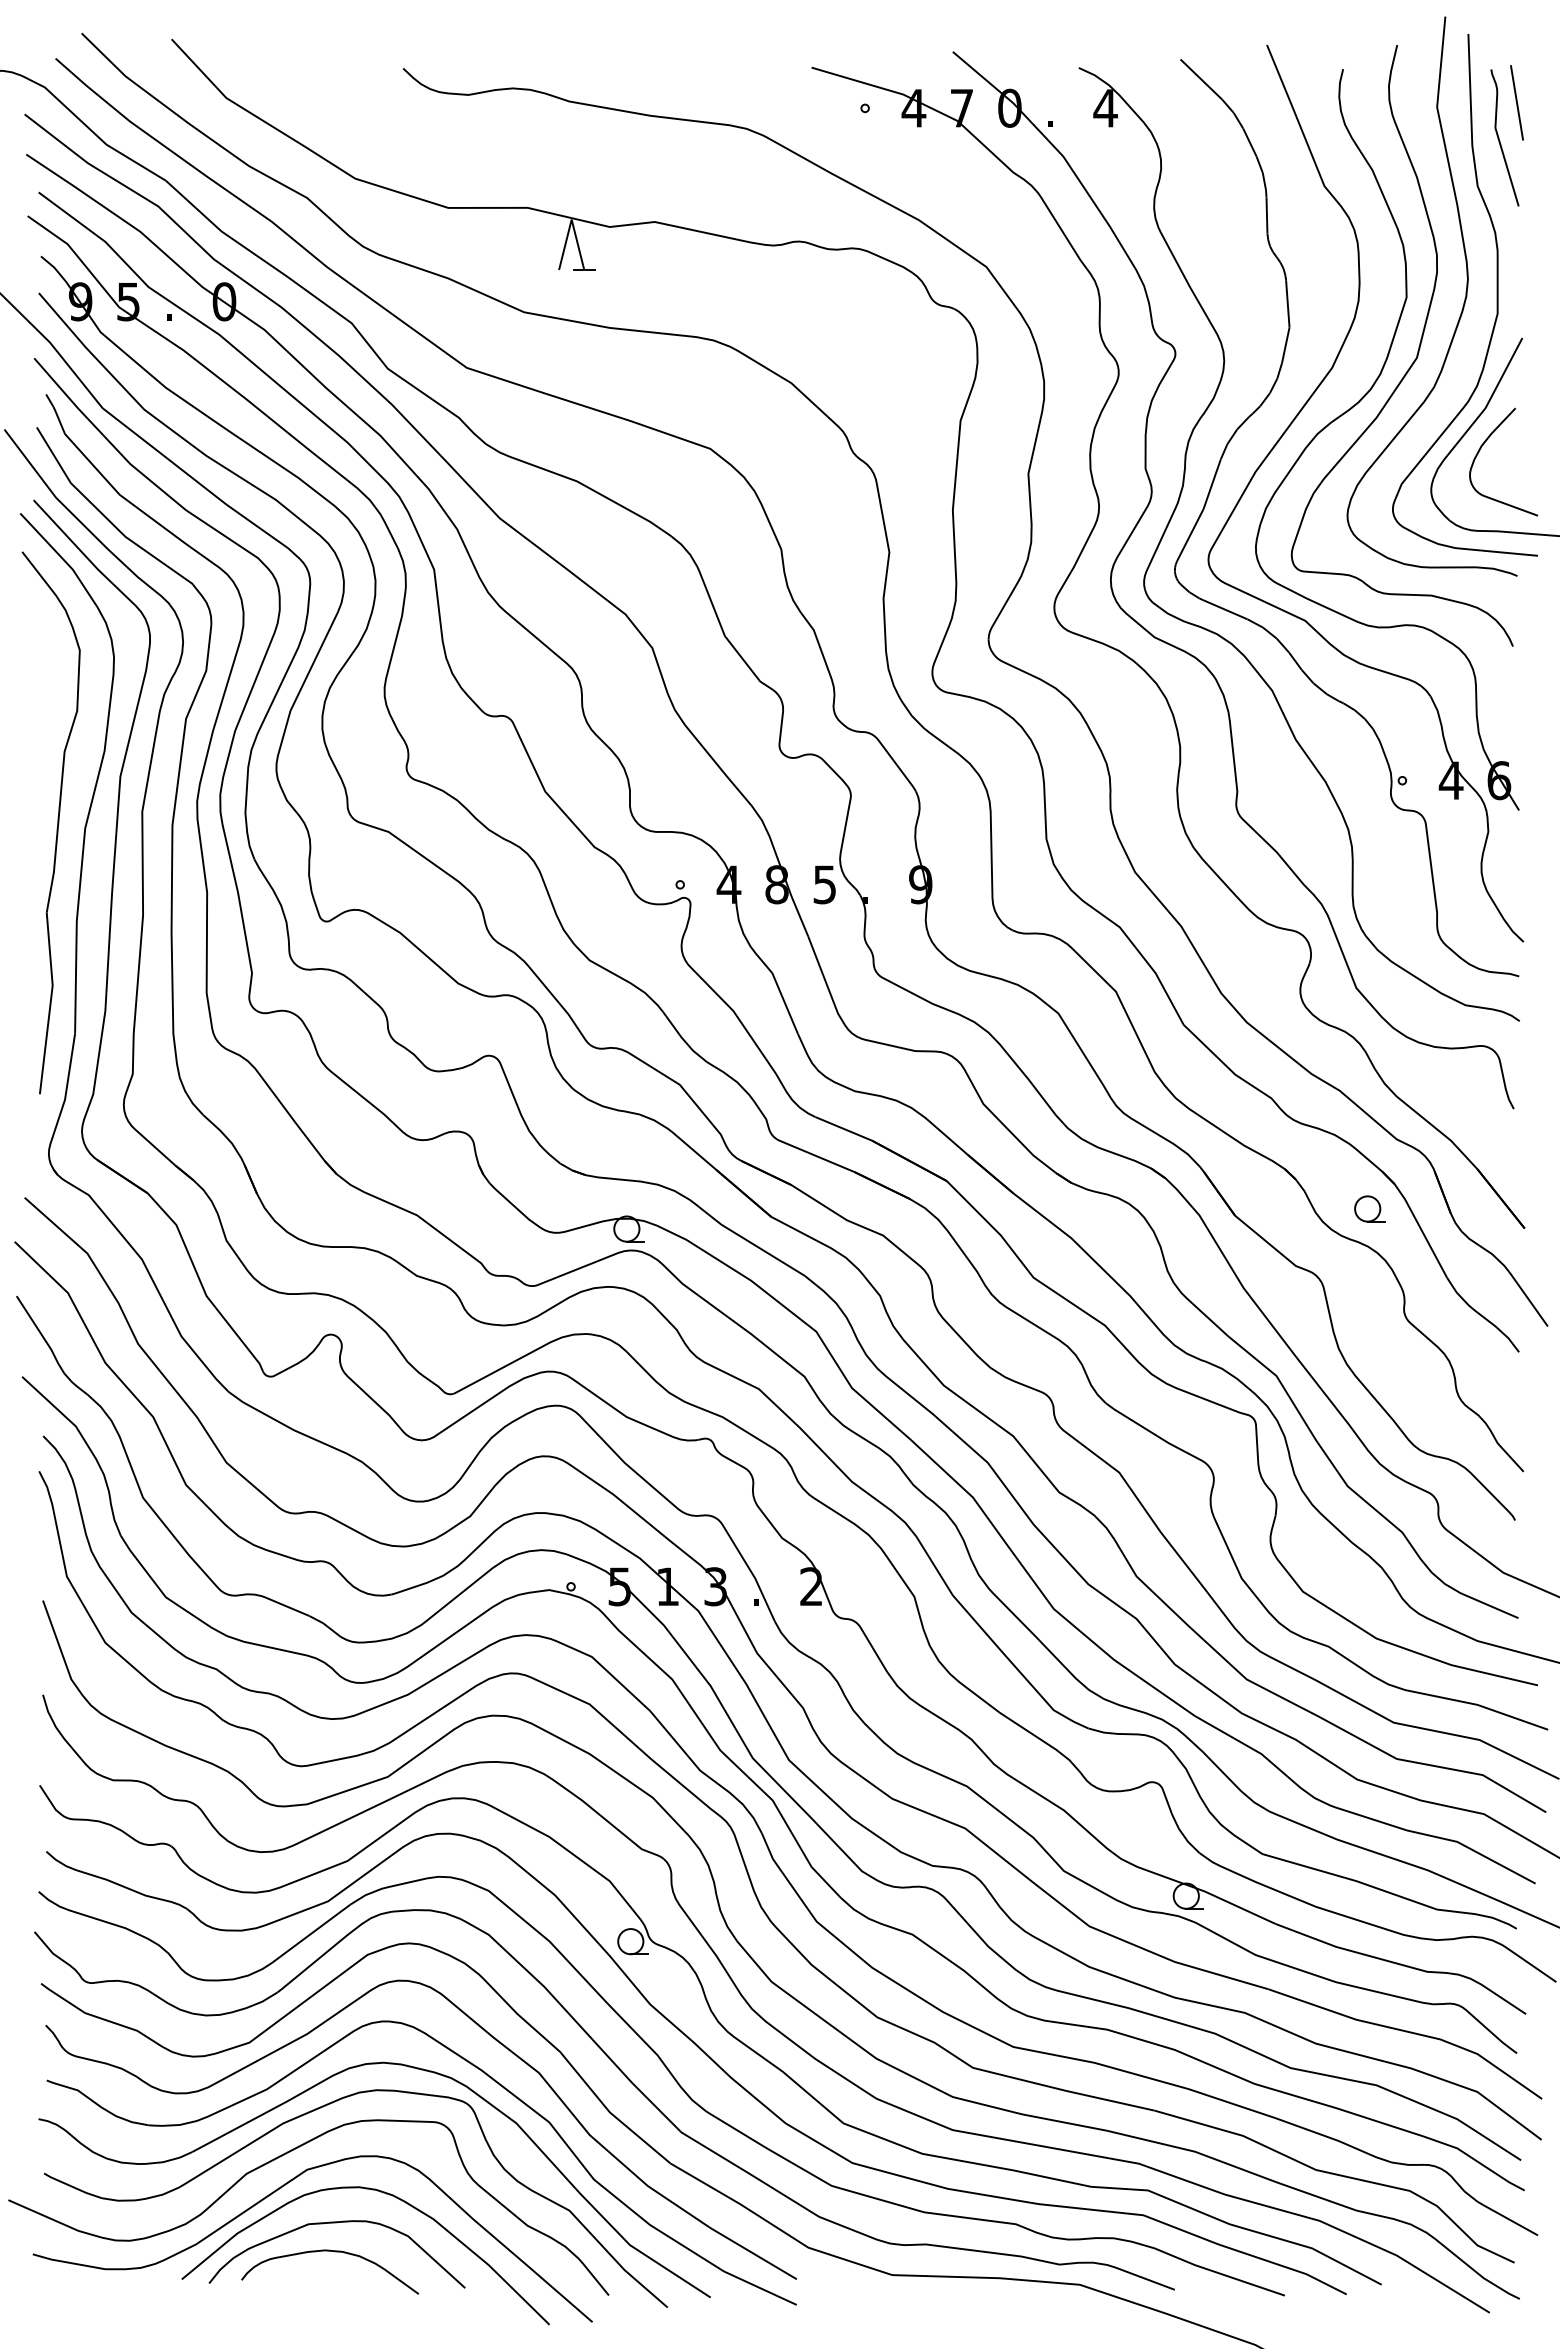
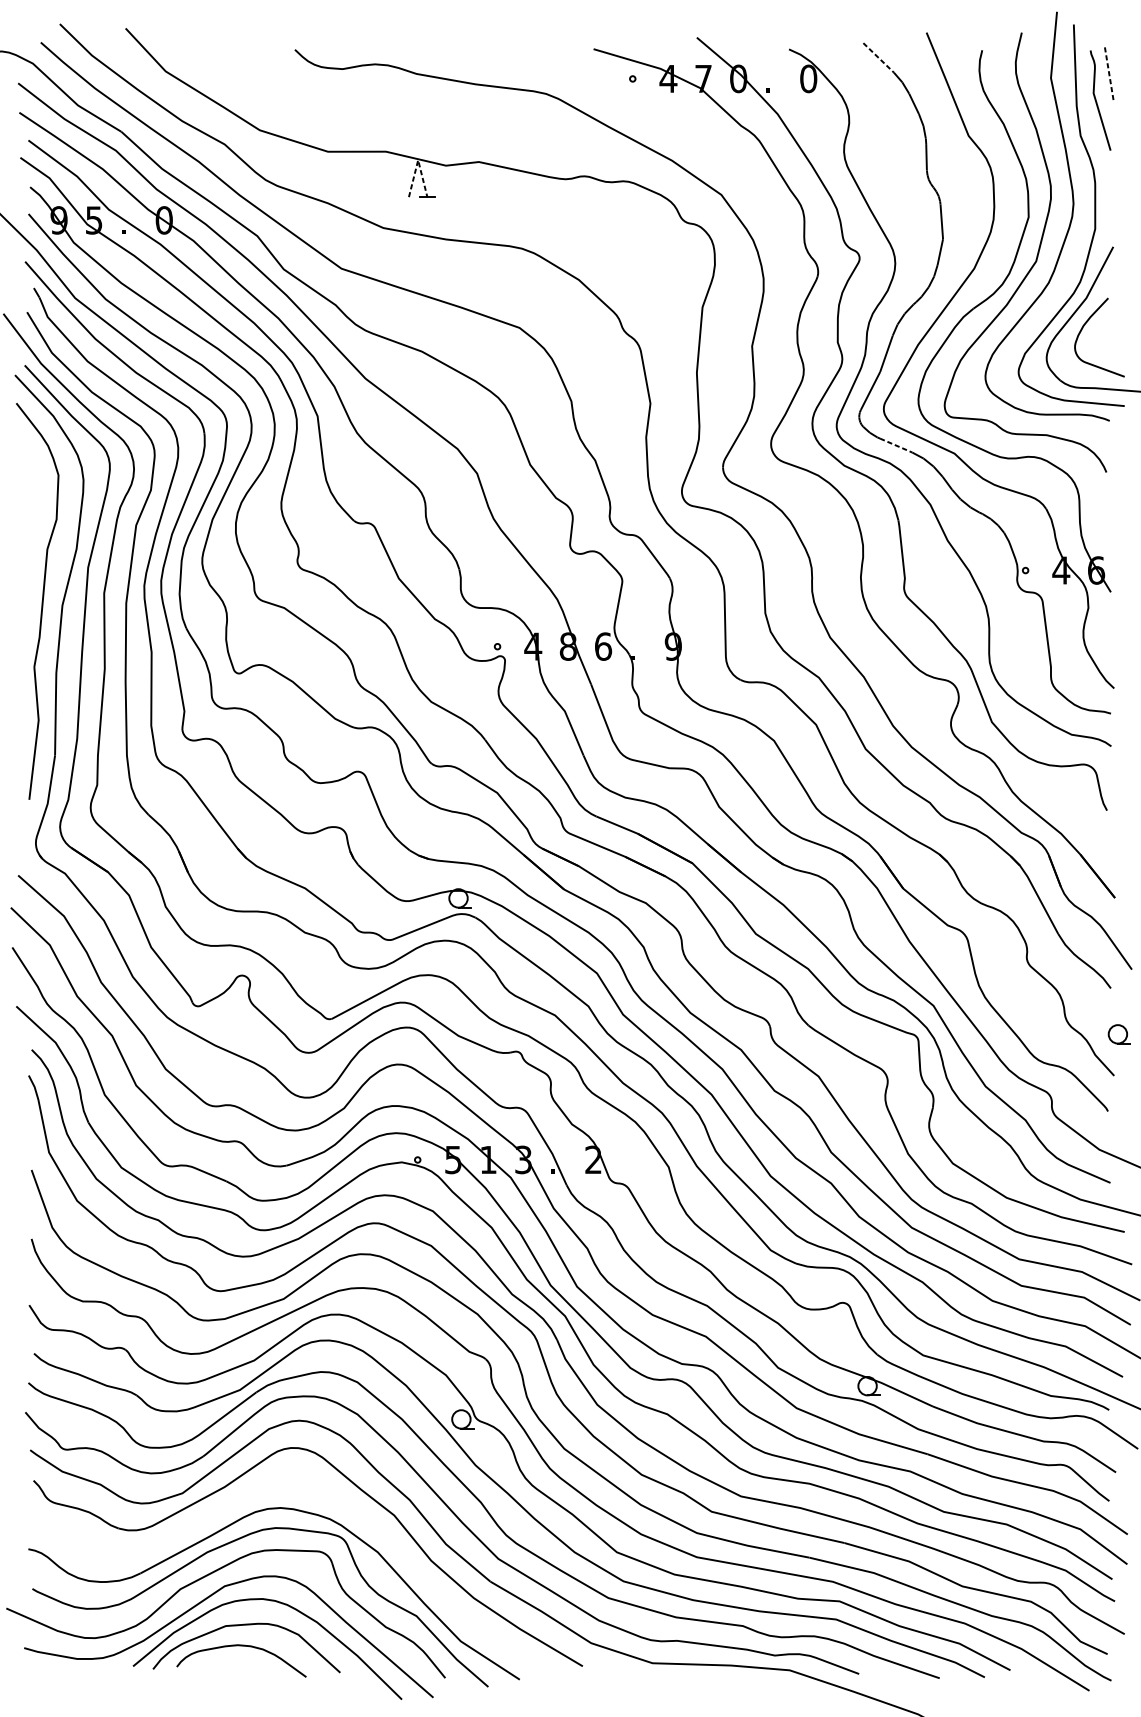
line: (1201, 79) -> (878, 57), solid -> dashed
line: (1517, 103) -> (1109, 75), solid -> dashed
text: (1105, 107) -> (808, 78), 4 -> 0
line: (571, 219) -> (418, 160), solid -> dashed
line: (1225, 609) -> (896, 445), solid -> dashed
text: (824, 884) -> (603, 646), 5 -> 6
part: (1369, 1208) -> (1119, 1033), moved
part: (487, 2076) -> (356, 1518), removed

